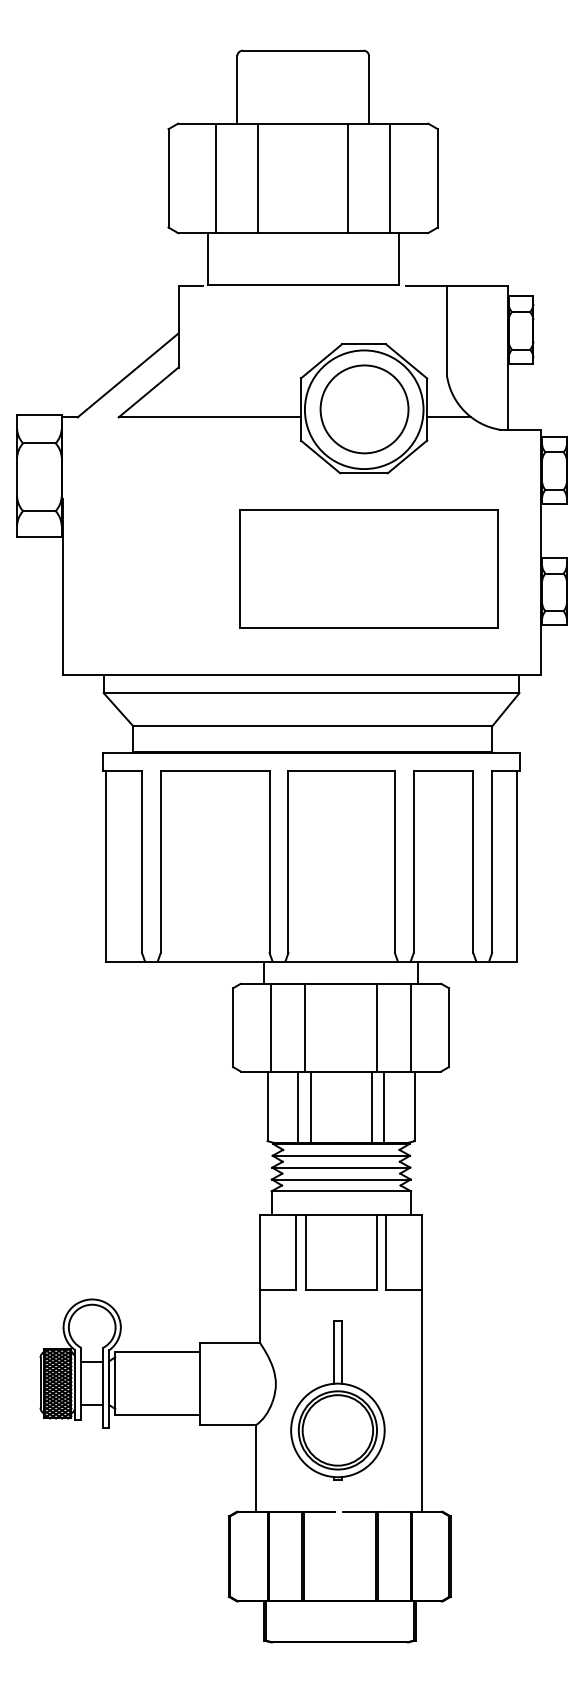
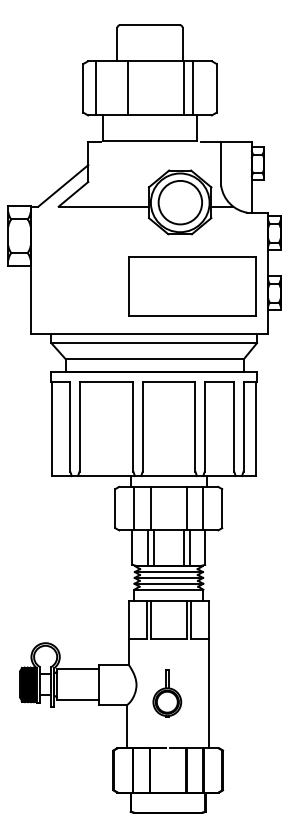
line: (215, 178) -> (95, 88), moved
line: (348, 178) -> (184, 88), moved
part: (368, 568) -> (192, 286), moved
part: (338, 1401) -> (167, 693), size x0.6

